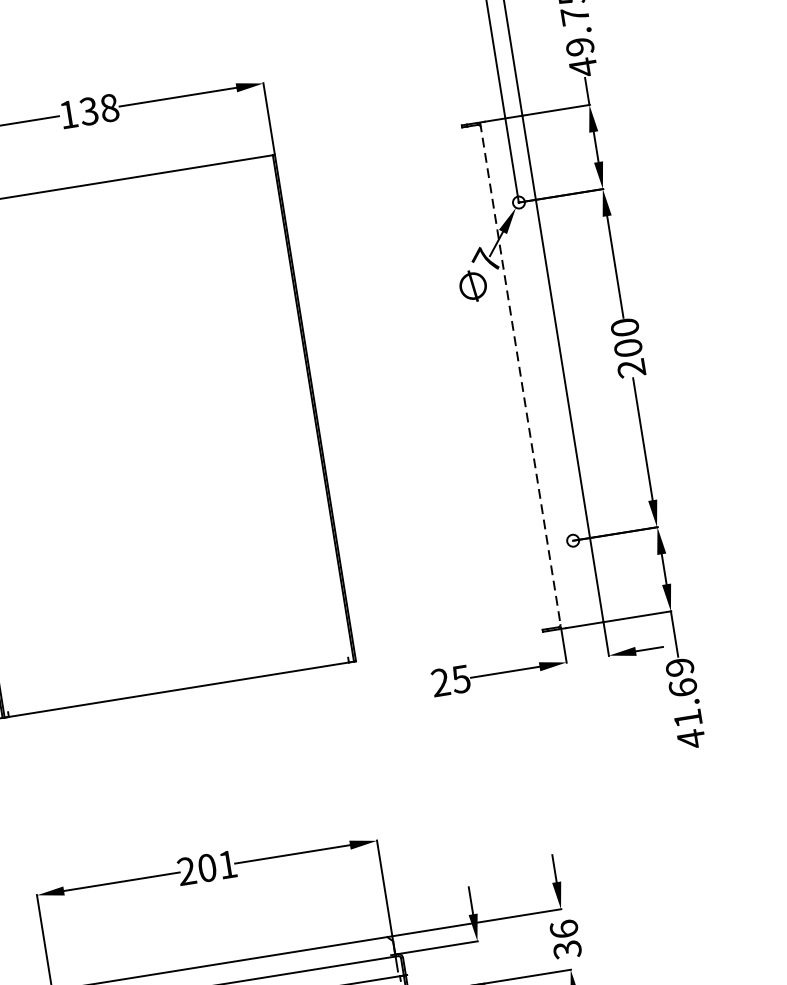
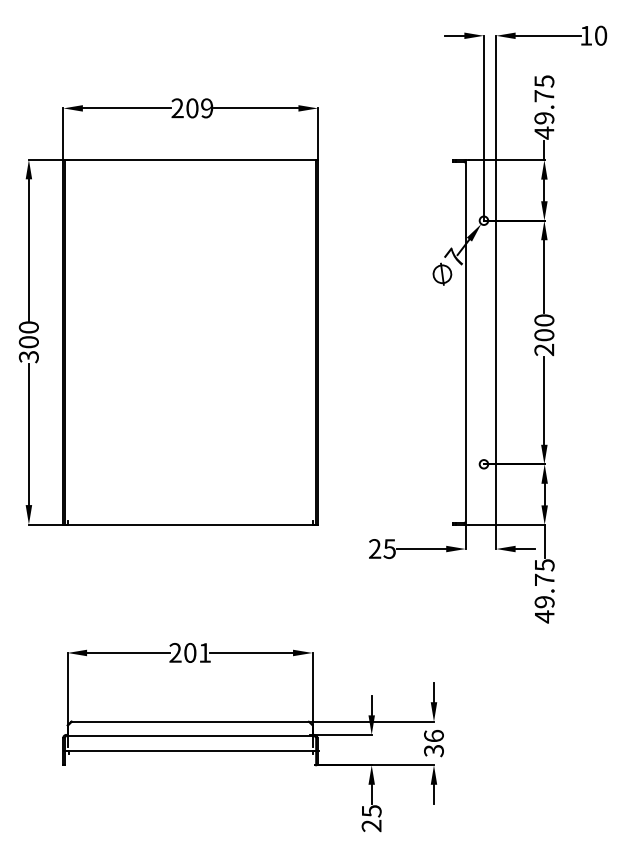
text: (89, 111) -> (192, 108), 138 -> 209
line: (520, 377) -> (465, 343), dashed -> solid
text: (683, 692) -> (544, 583), 41.69 -> 49.75

